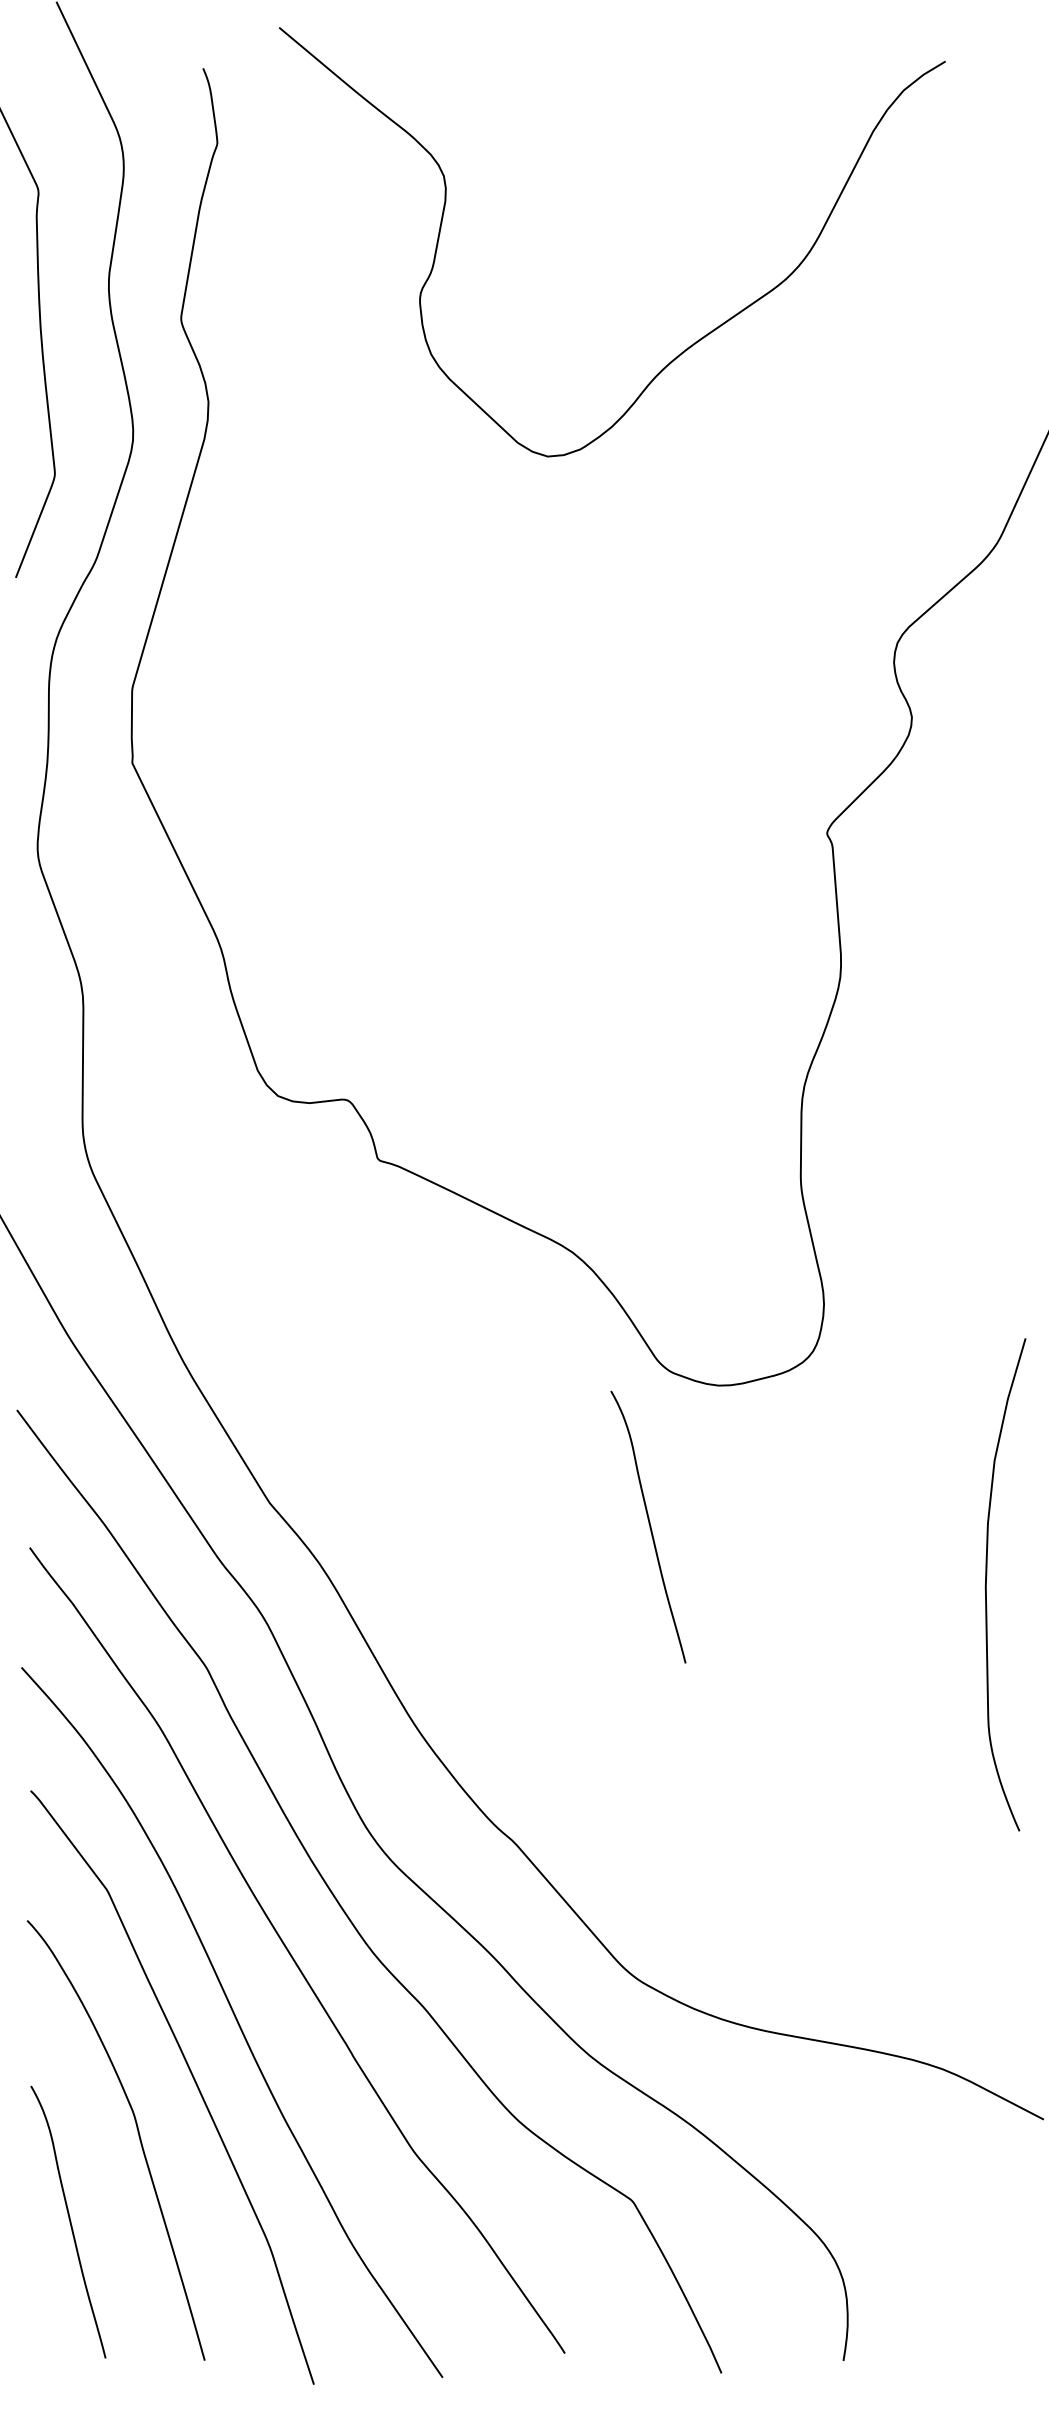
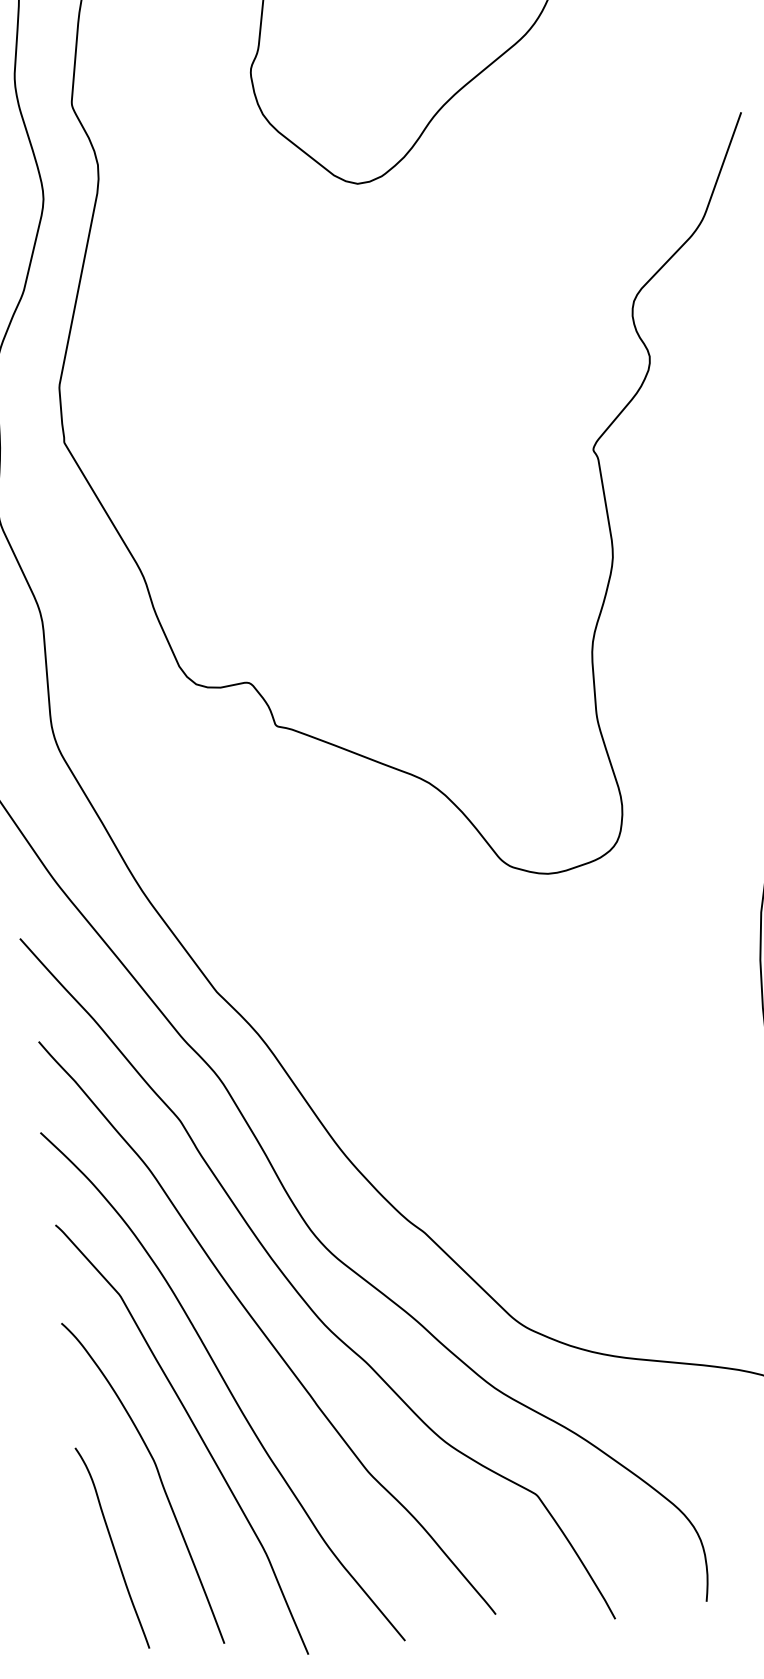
curve: (649, 1526) -> (505, 984), removed

